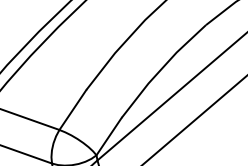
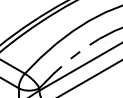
line: (160, 68) -> (75, 54), solid -> dashed

